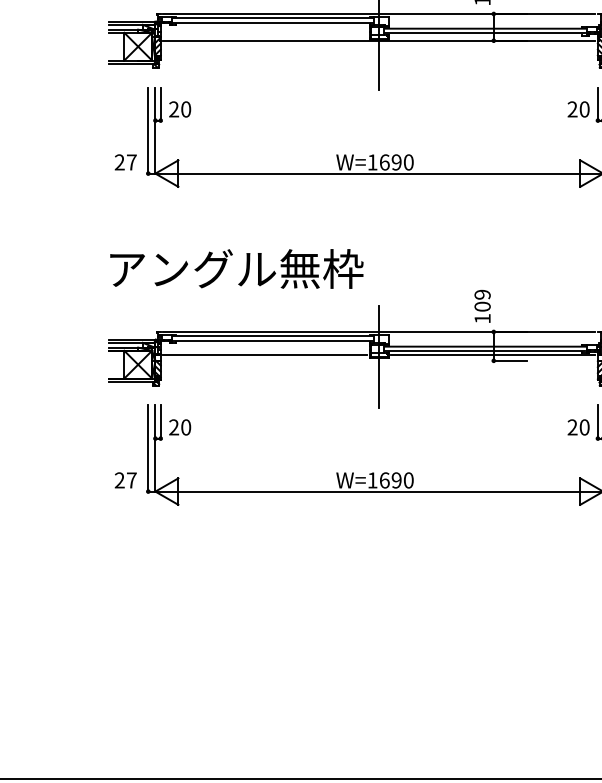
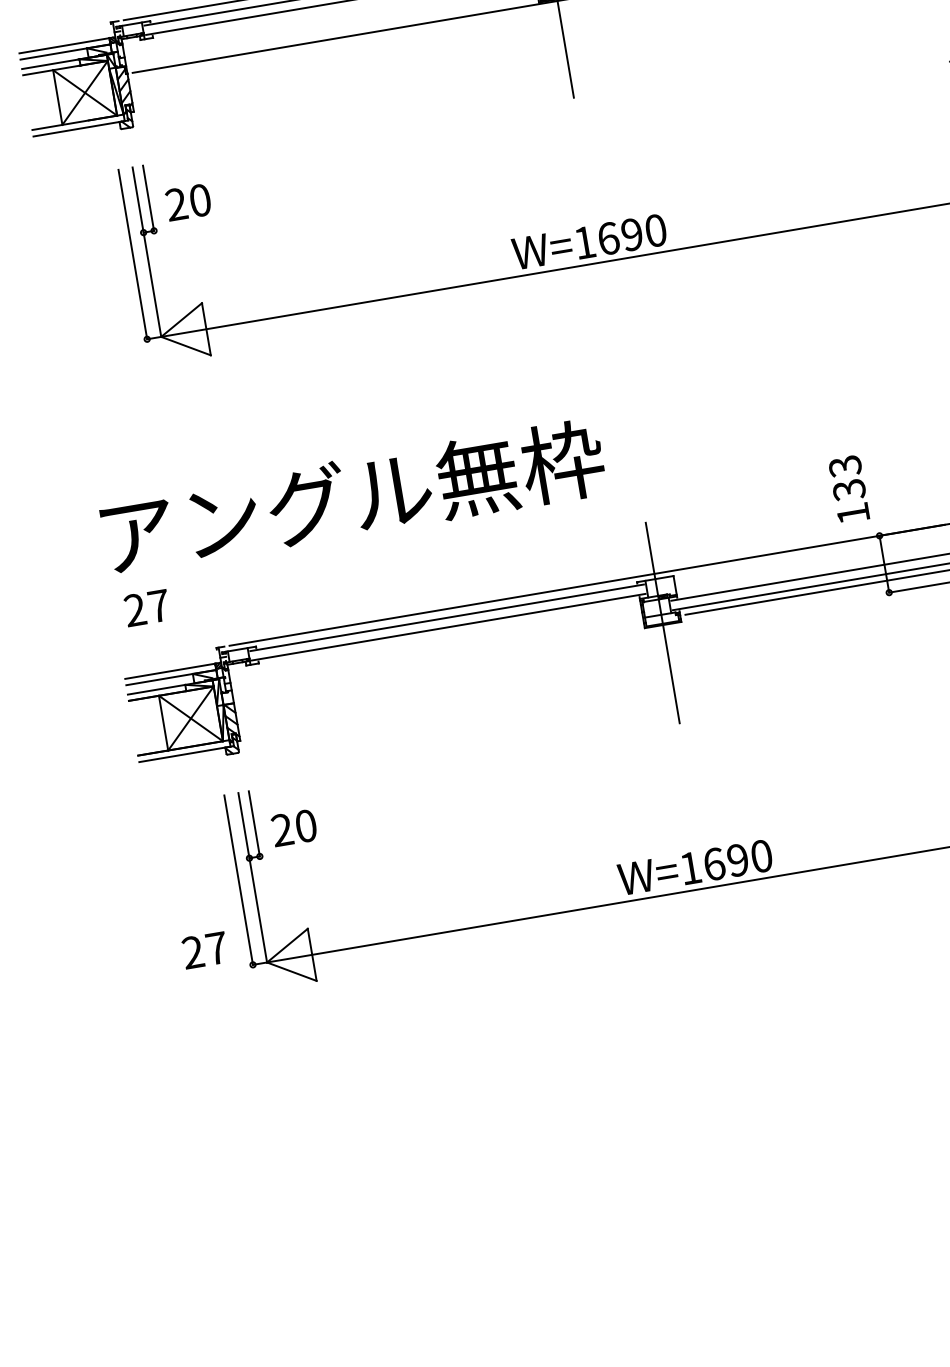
text: (125, 162) -> (146, 608), moved
text: (482, 300) -> (846, 477), 109 -> 133
line: (265, 354) -> (437, 656), removed

